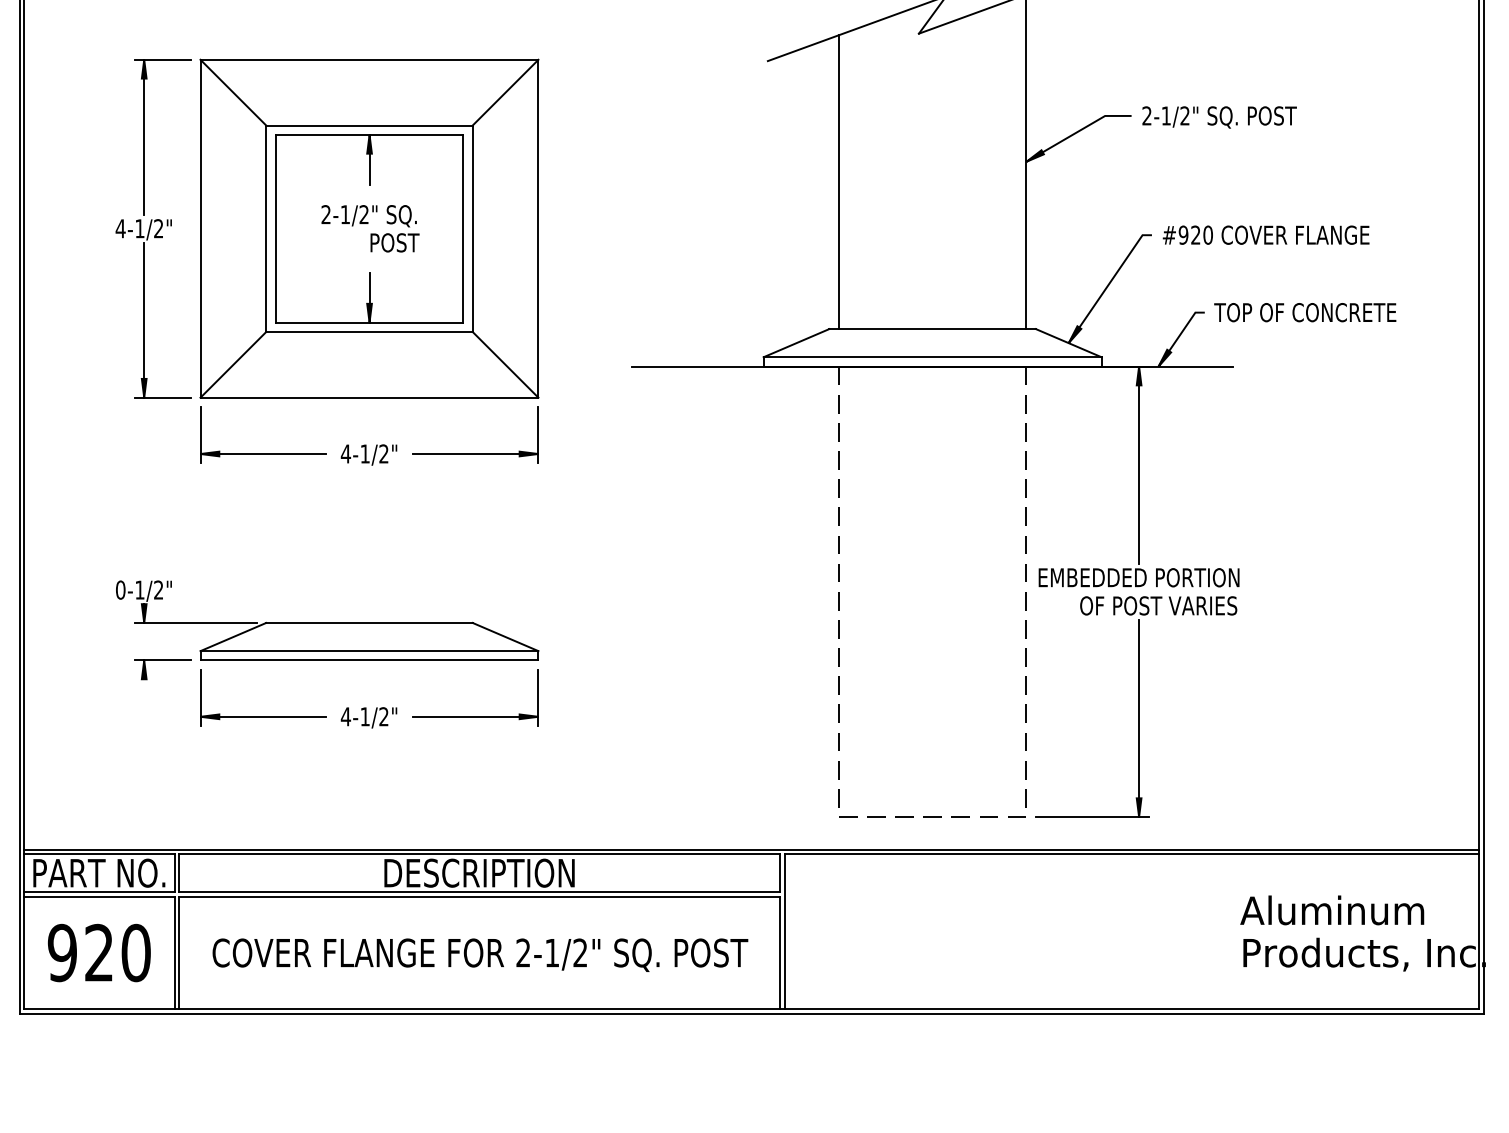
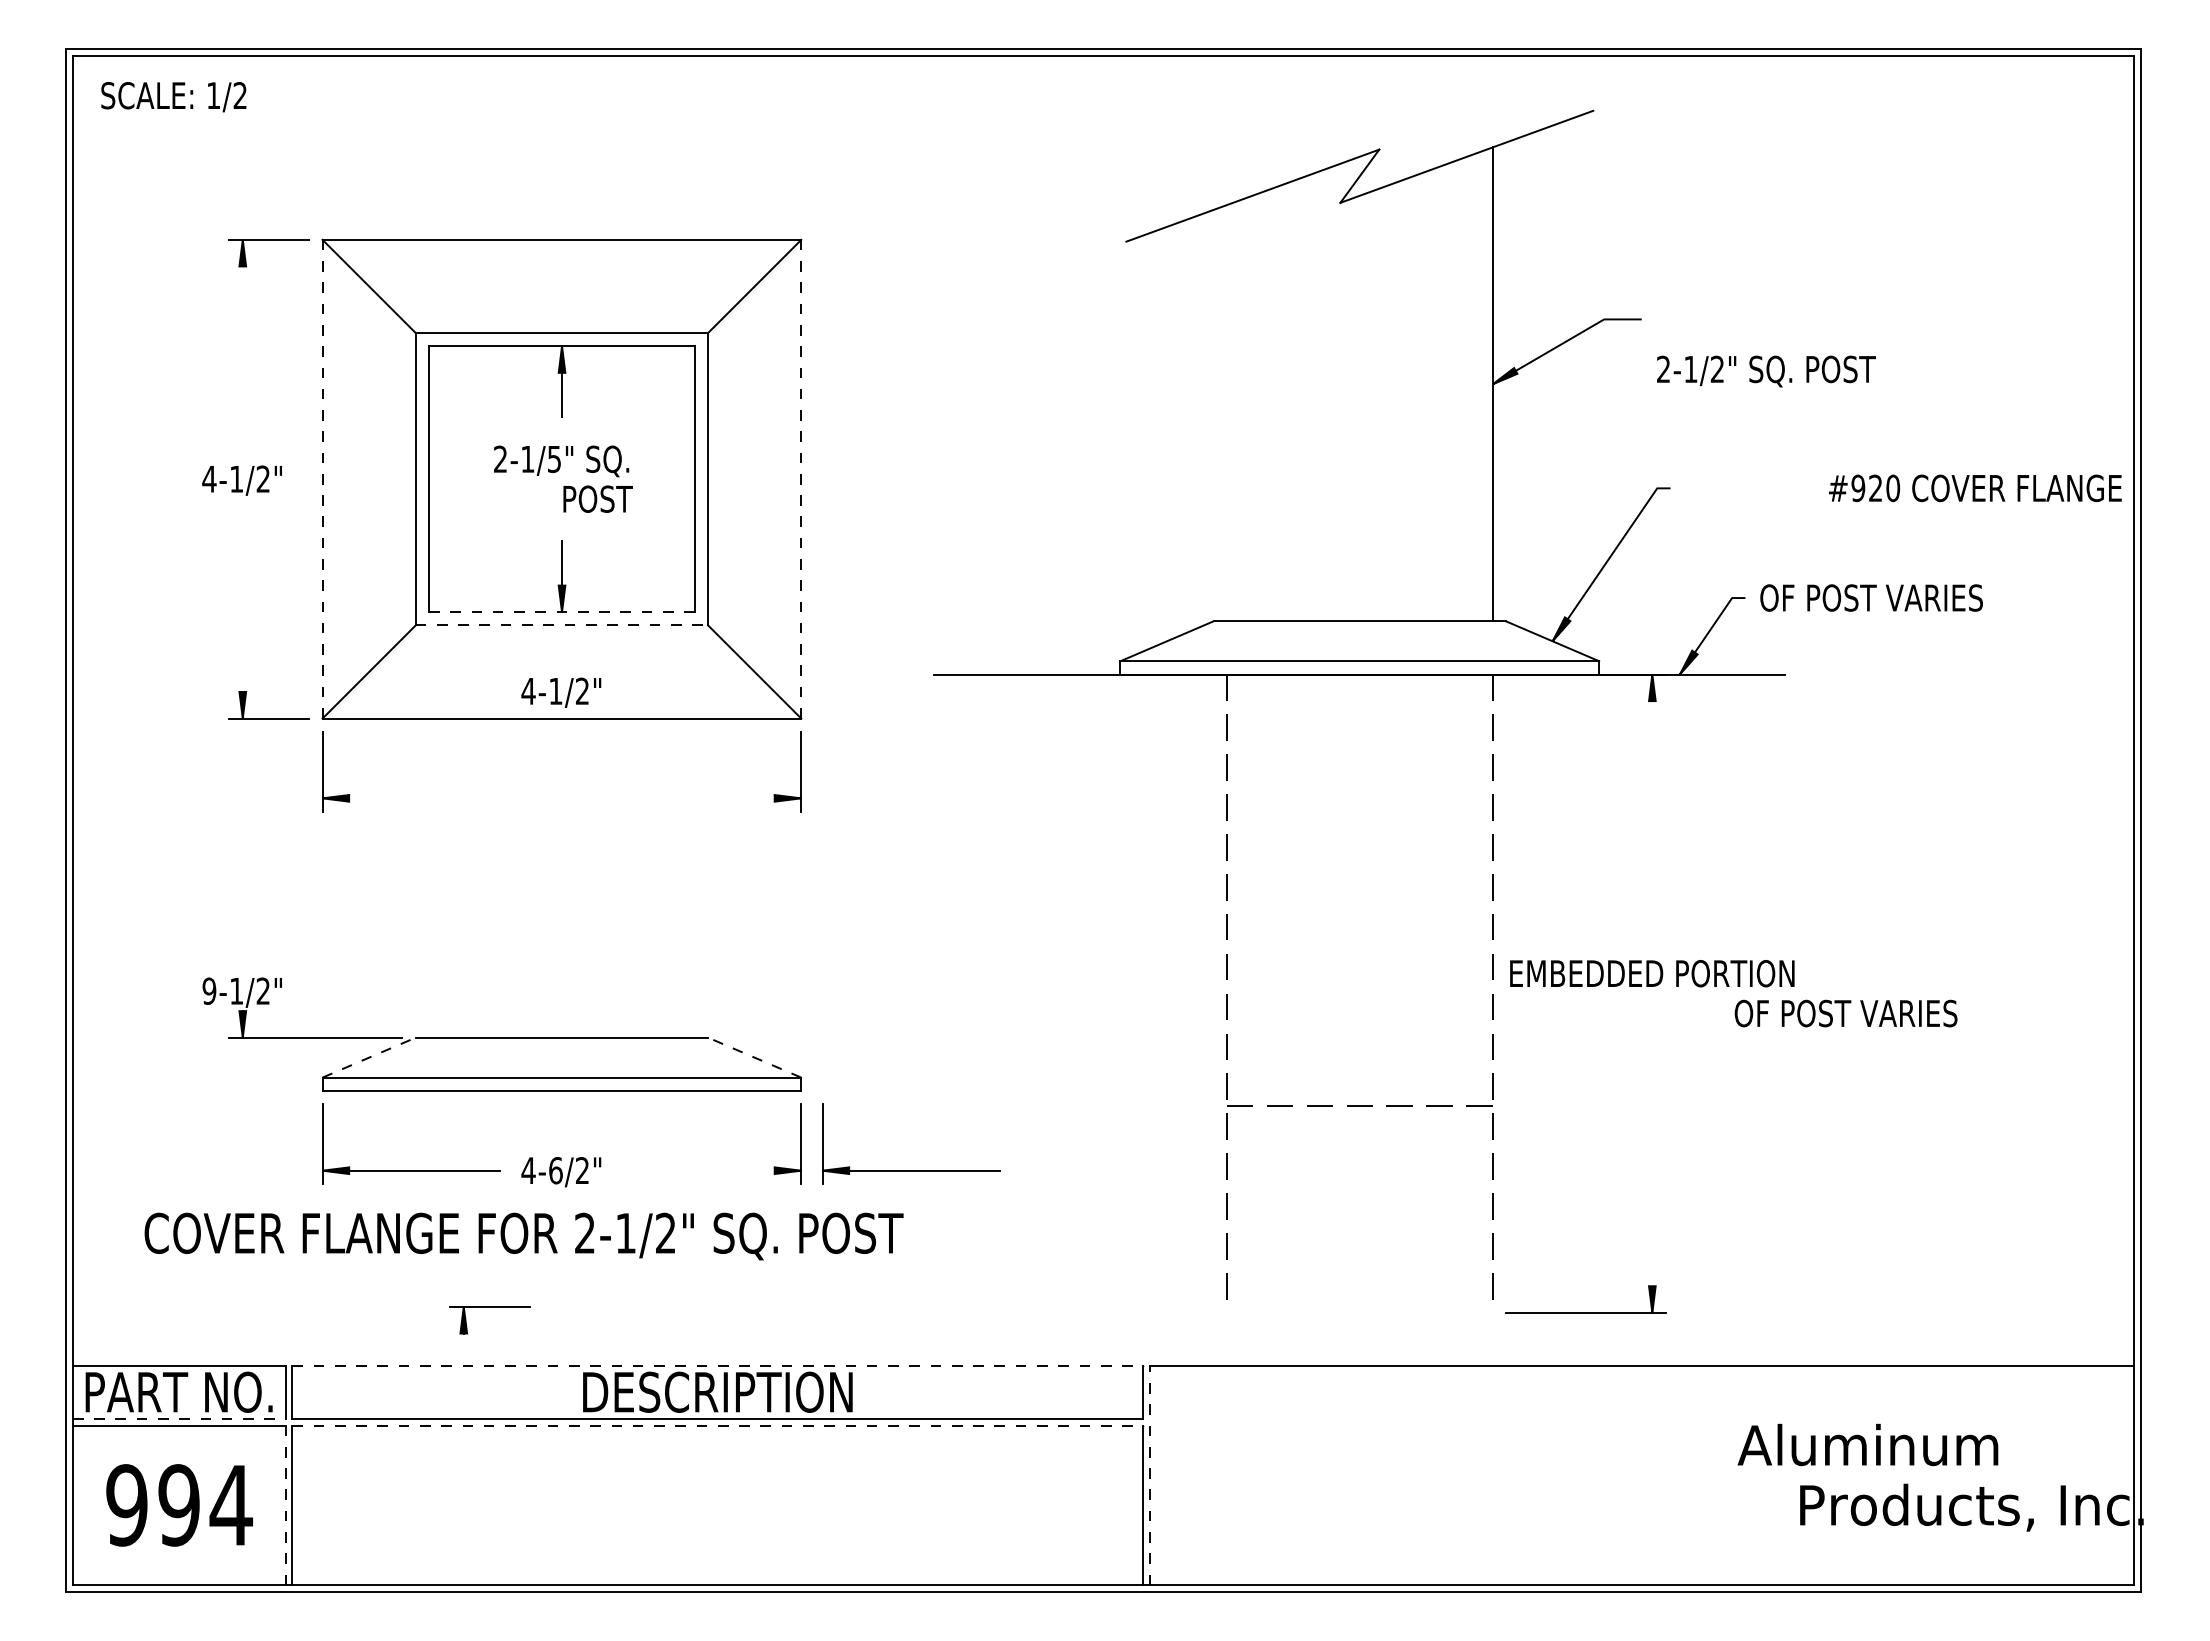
text: (1219, 117) -> (1766, 371), moved
line: (144, 137) -> (242, 349), removed
line: (838, 182) -> (1226, 413), removed
text: (363, 214) -> (553, 459), 2-1/2" -> 2-1/5"
line: (200, 228) -> (322, 479), solid -> dashed
line: (538, 228) -> (801, 478), solid -> dashed
text: (1266, 235) -> (1975, 488), moved
text: (1305, 312) -> (1887, 597), TOP OF CONCRETE -> OF POST VARIES
line: (144, 320) -> (242, 608), removed
line: (369, 322) -> (561, 612), solid -> dashed
line: (369, 332) -> (562, 625), solid -> dashed
line: (262, 454) -> (410, 798), removed
text: (369, 454) -> (561, 692), moved
line: (475, 454) -> (712, 798), removed
line: (1139, 464) -> (1652, 813), removed
text: (120, 589) -> (209, 990), 0-1/2" -> 9-1/2"
text: (1158, 605) -> (1845, 1013), moved
line: (233, 636) -> (369, 1057), solid -> dashed
line: (505, 636) -> (754, 1057), solid -> dashed
part: (162, 660) -> (489, 1307), moved
text: (364, 716) -> (555, 1170), 4-1/2" -> 4-6/2"
line: (475, 716) -> (712, 1170), removed
part: (616, 716) -> (911, 1170), added
line: (1139, 718) -> (1652, 1172), removed
line: (932, 816) -> (1359, 1105), moved
line: (751, 850) -> (1103, 1359), removed
line: (479, 854) -> (717, 1365), solid -> dashed
line: (99, 891) -> (179, 1418), solid -> dashed
line: (479, 896) -> (717, 1425), solid -> dashed
text: (1331, 910) -> (1867, 1444), moved
line: (784, 931) -> (1150, 1475), solid -> dashed
text: (117, 953) -> (205, 1505), 920 -> 994
line: (174, 953) -> (285, 1505), solid -> dashed
text: (479, 955) -> (523, 1236), moved

